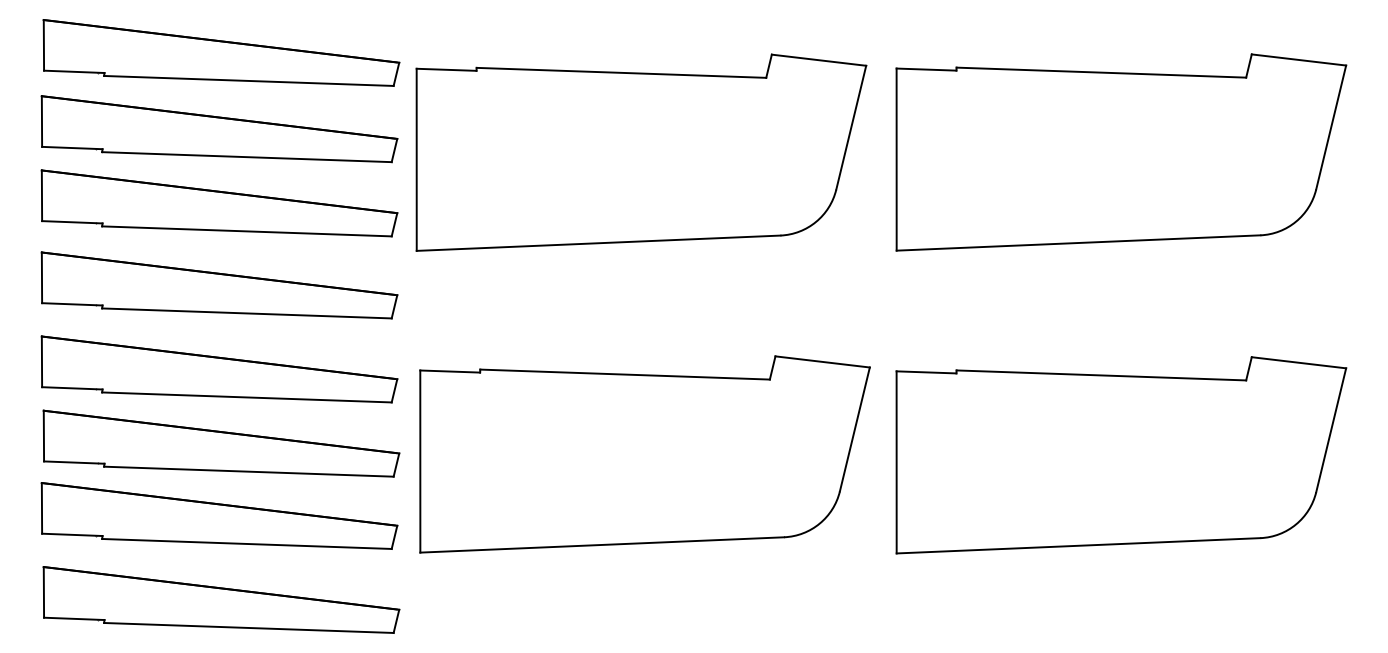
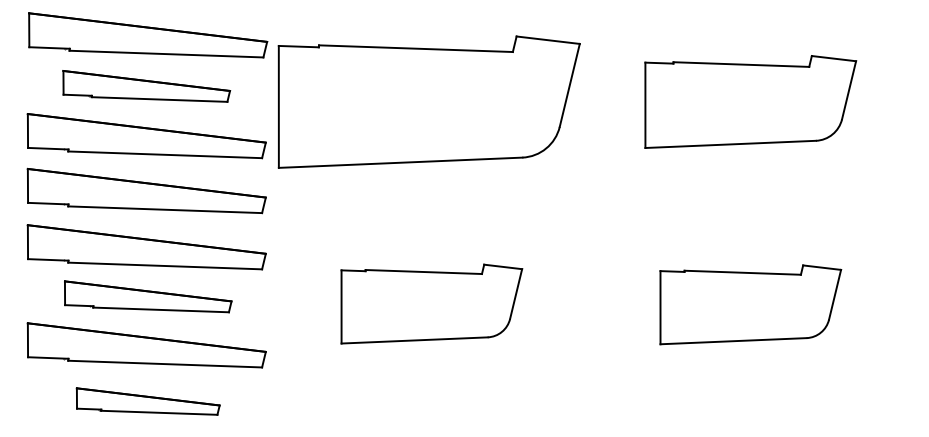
part: (219, 129) -> (146, 86), size x0.7
part: (1121, 151) -> (750, 101), size x0.7
part: (222, 443) -> (148, 296), size x0.7
part: (644, 453) -> (431, 303), size x0.6
part: (1121, 454) -> (750, 304), size x0.6
part: (222, 599) -> (148, 401), size x0.6

